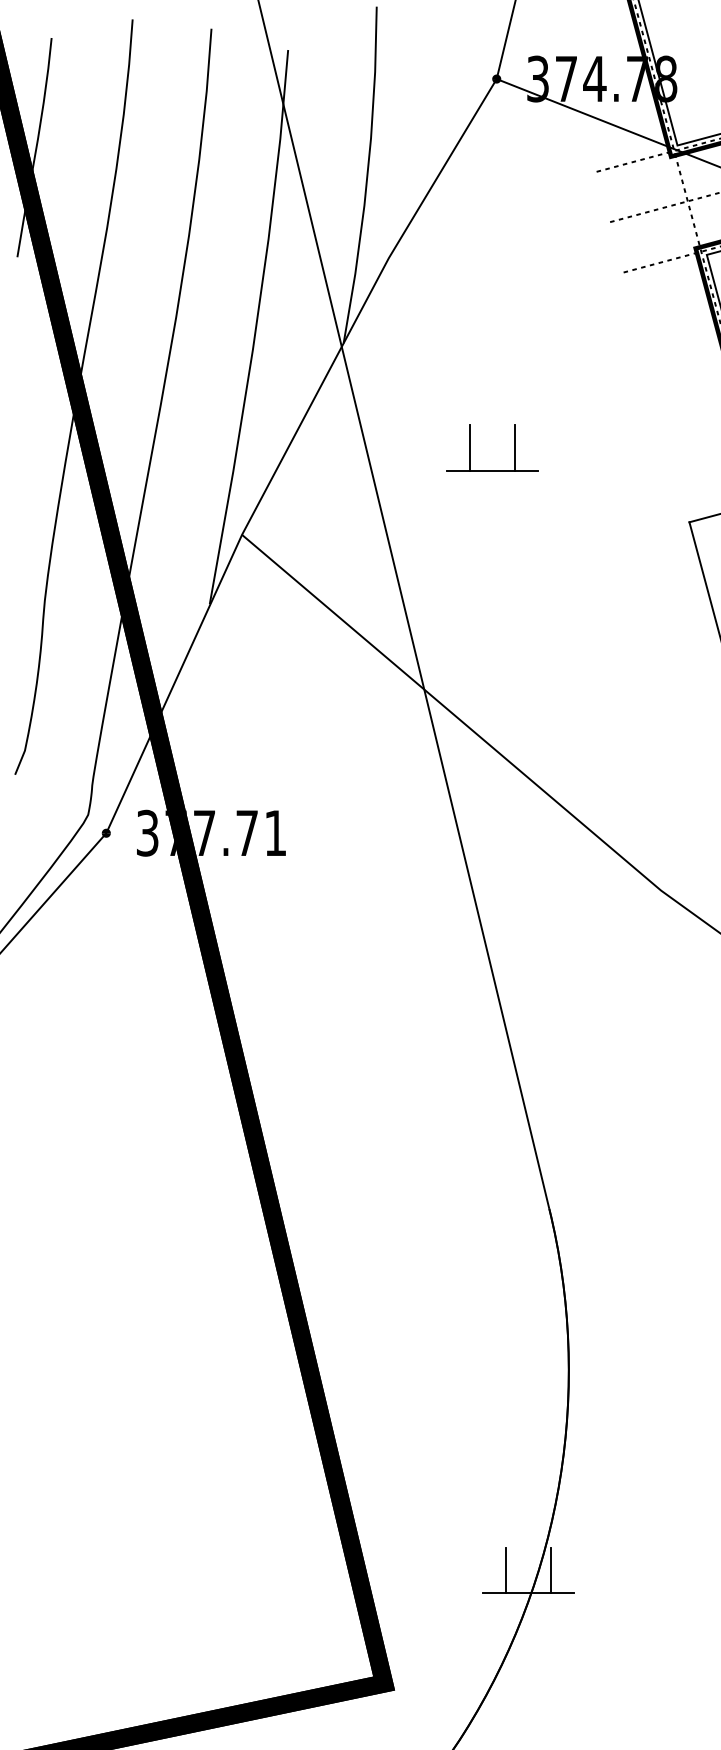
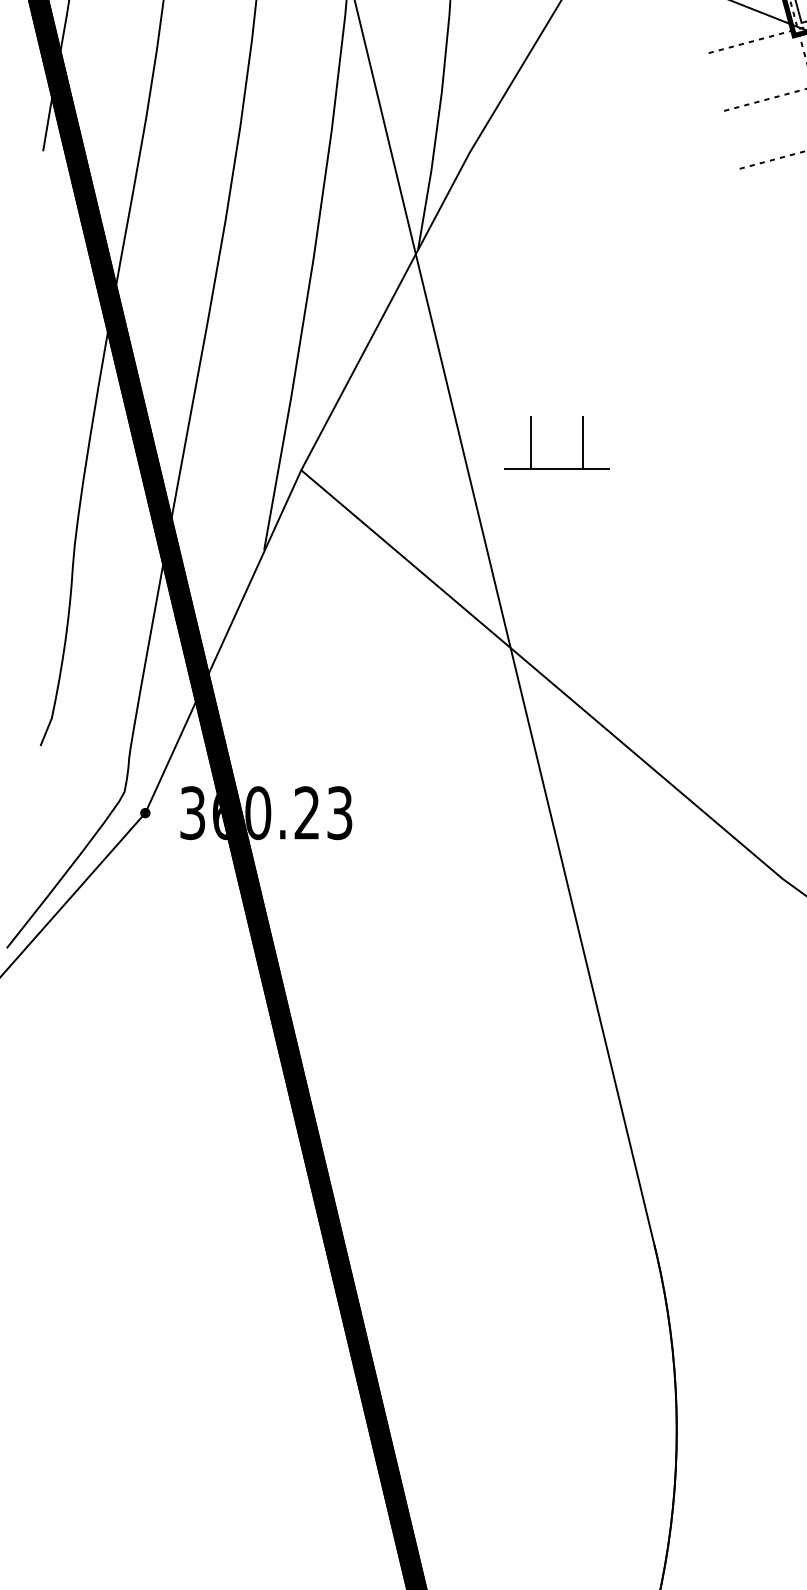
part: (470, 447) -> (531, 442), moved
text: (225, 832) -> (282, 812), 377.71 -> 360.23

